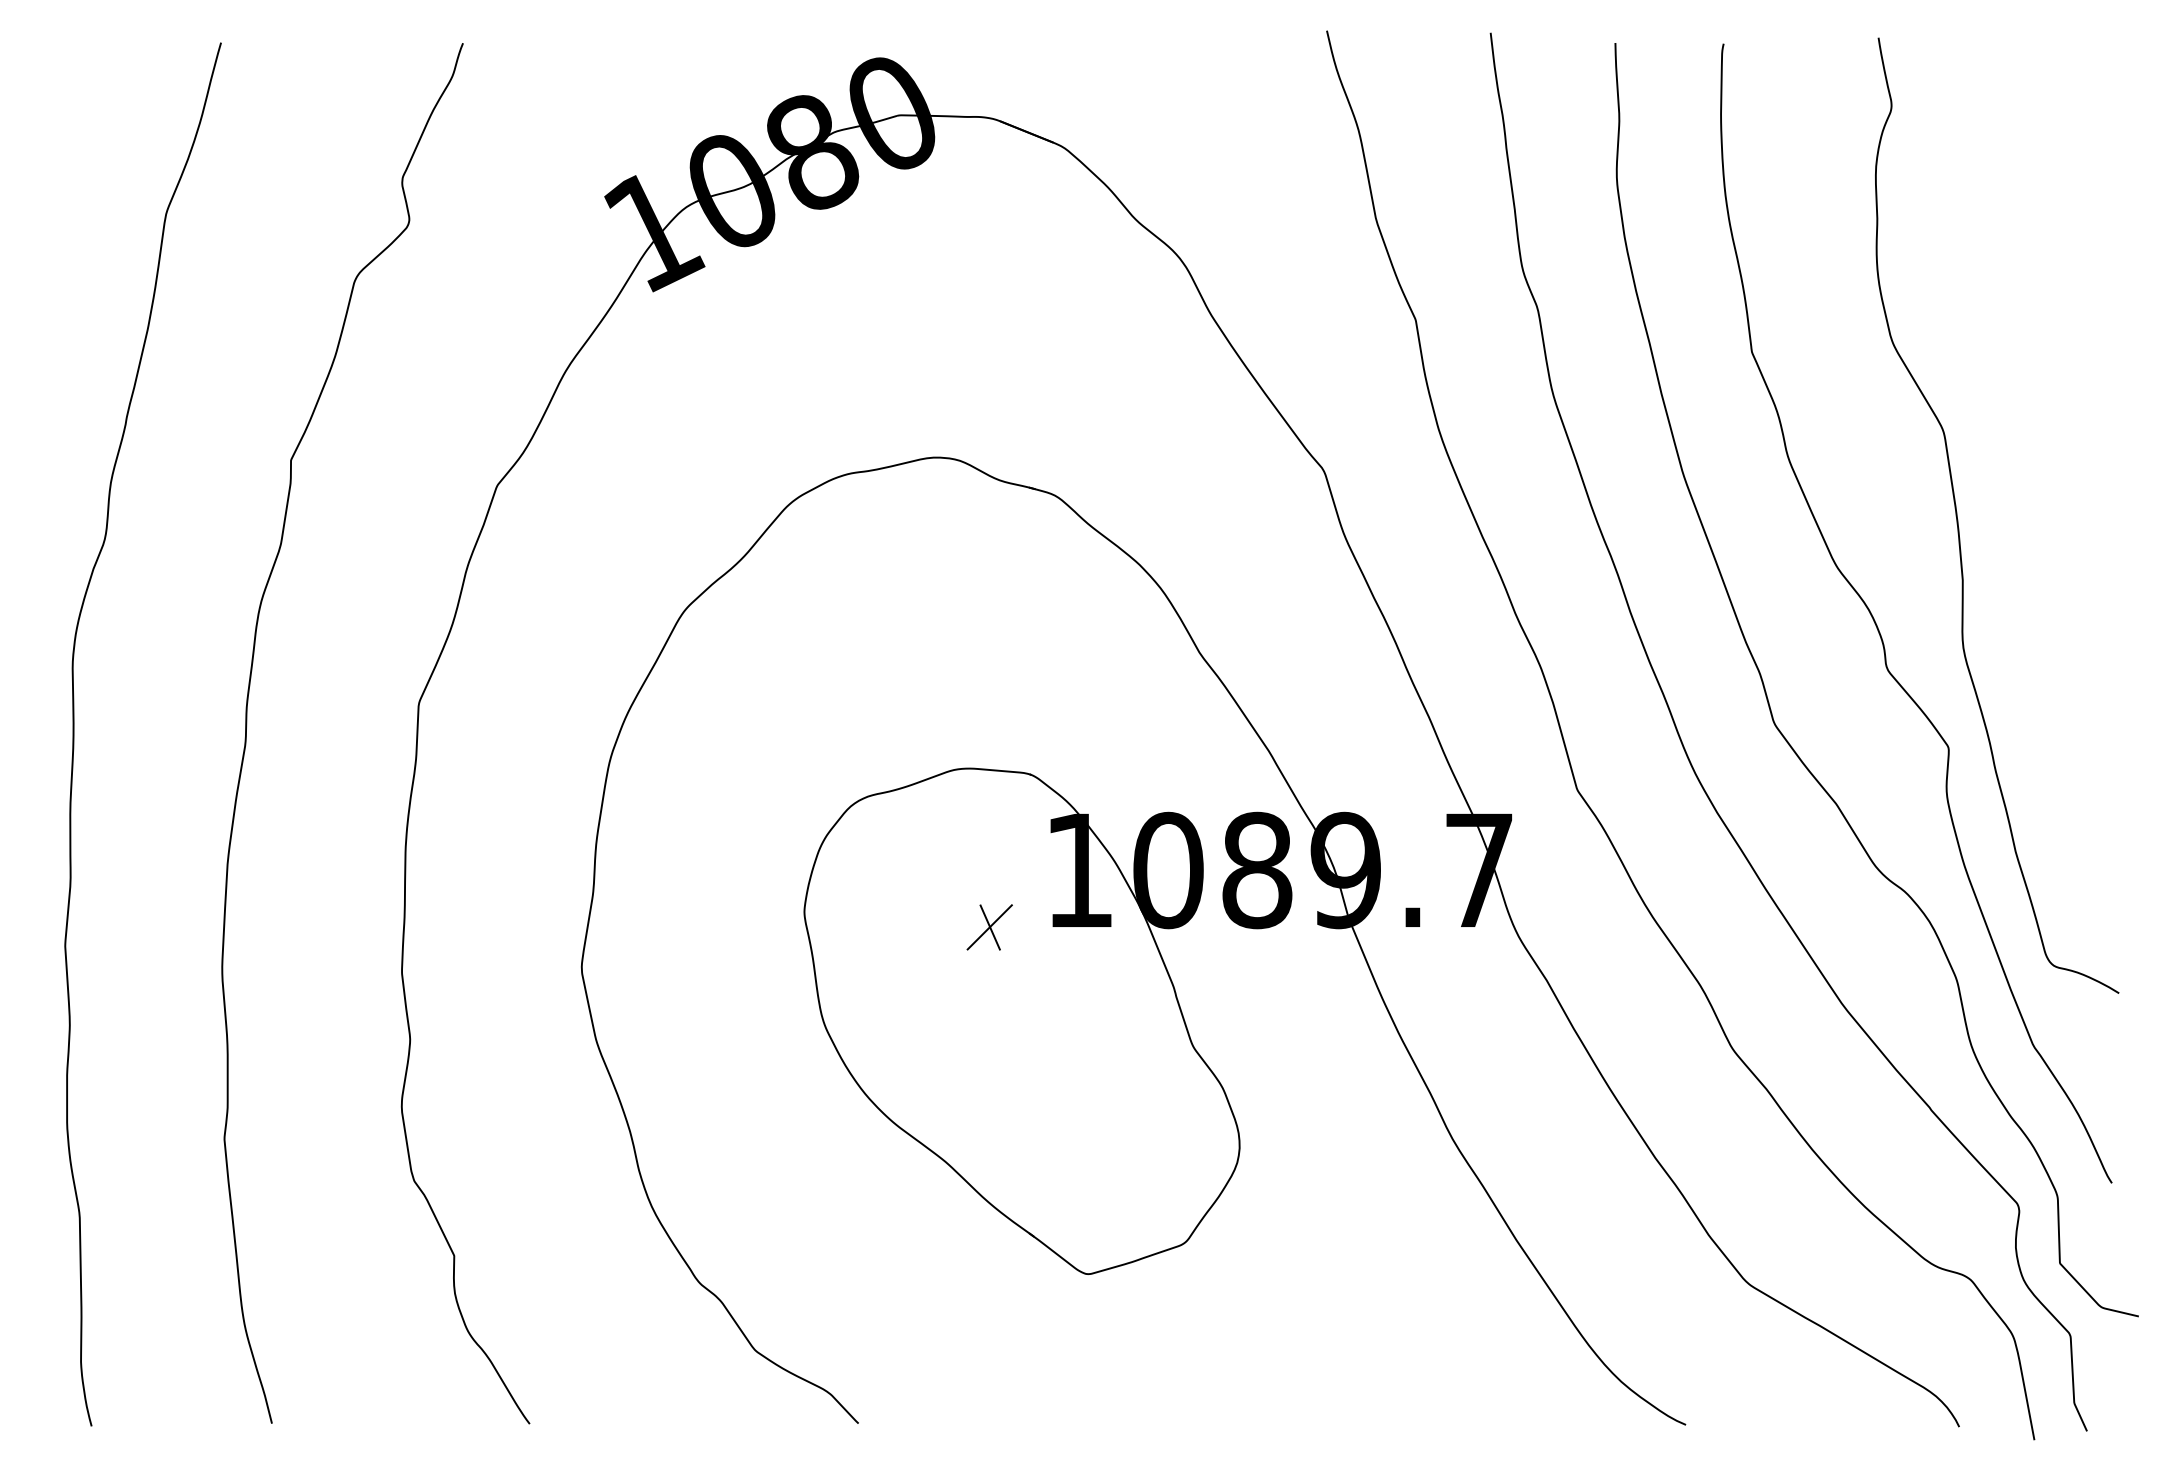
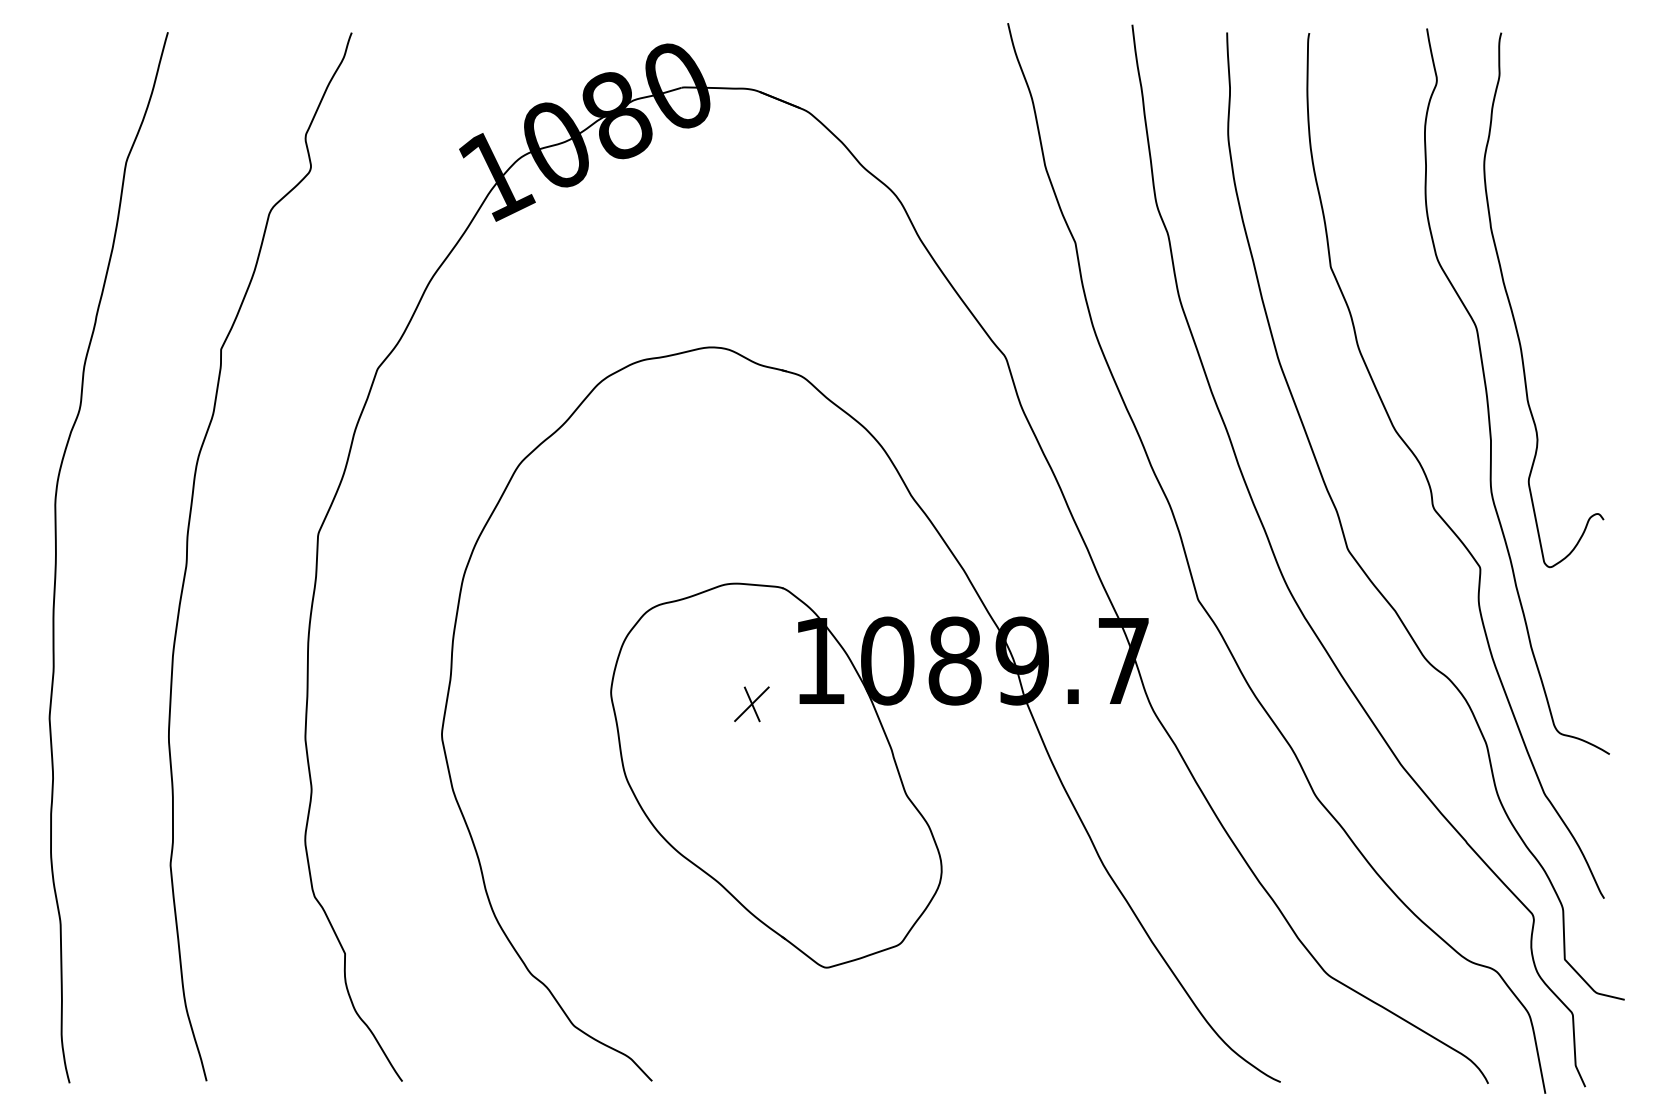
curve: (1991, 409) -> (1512, 310), added

